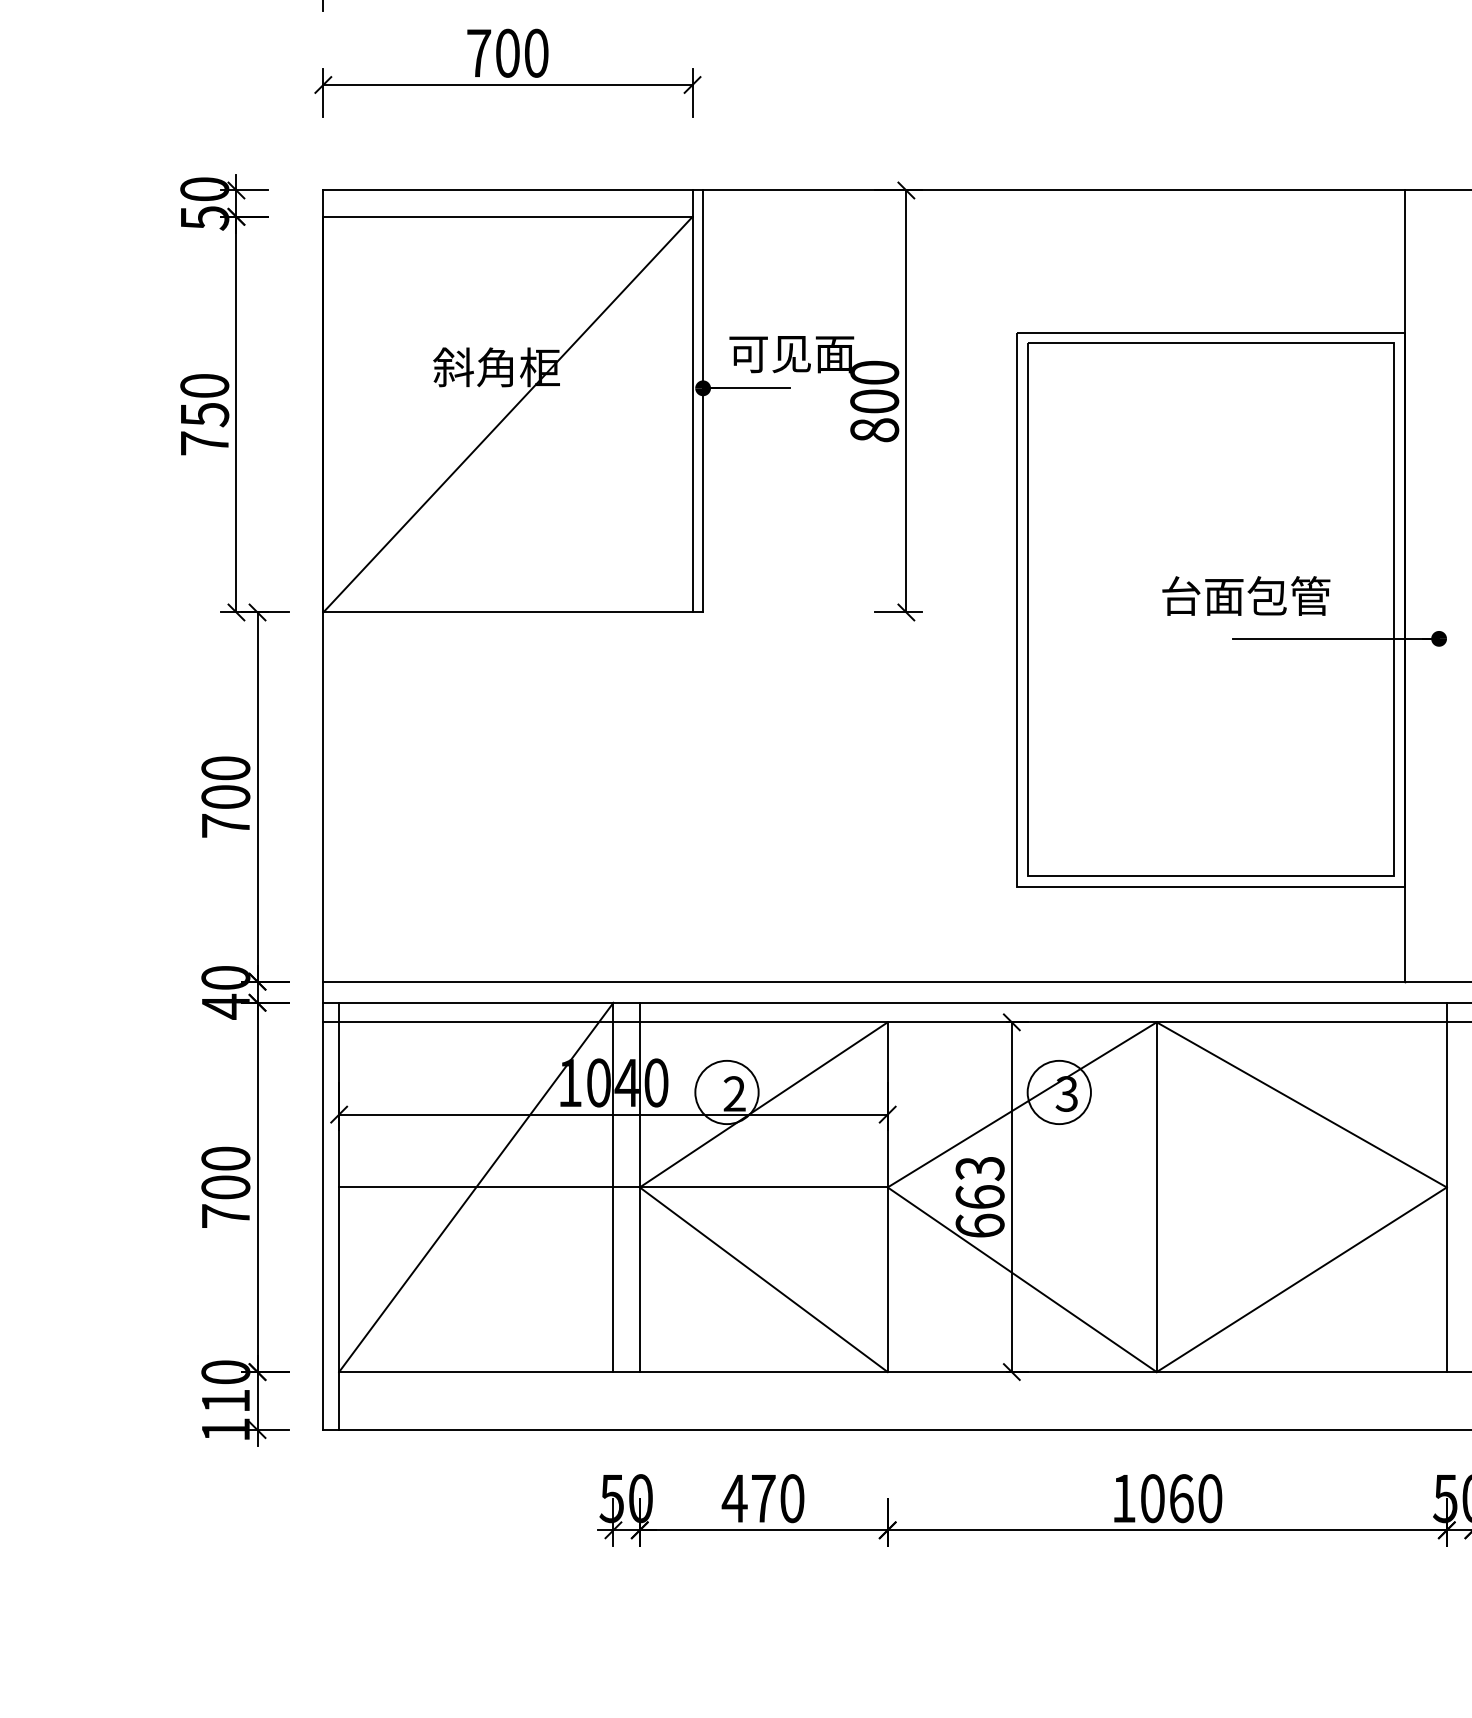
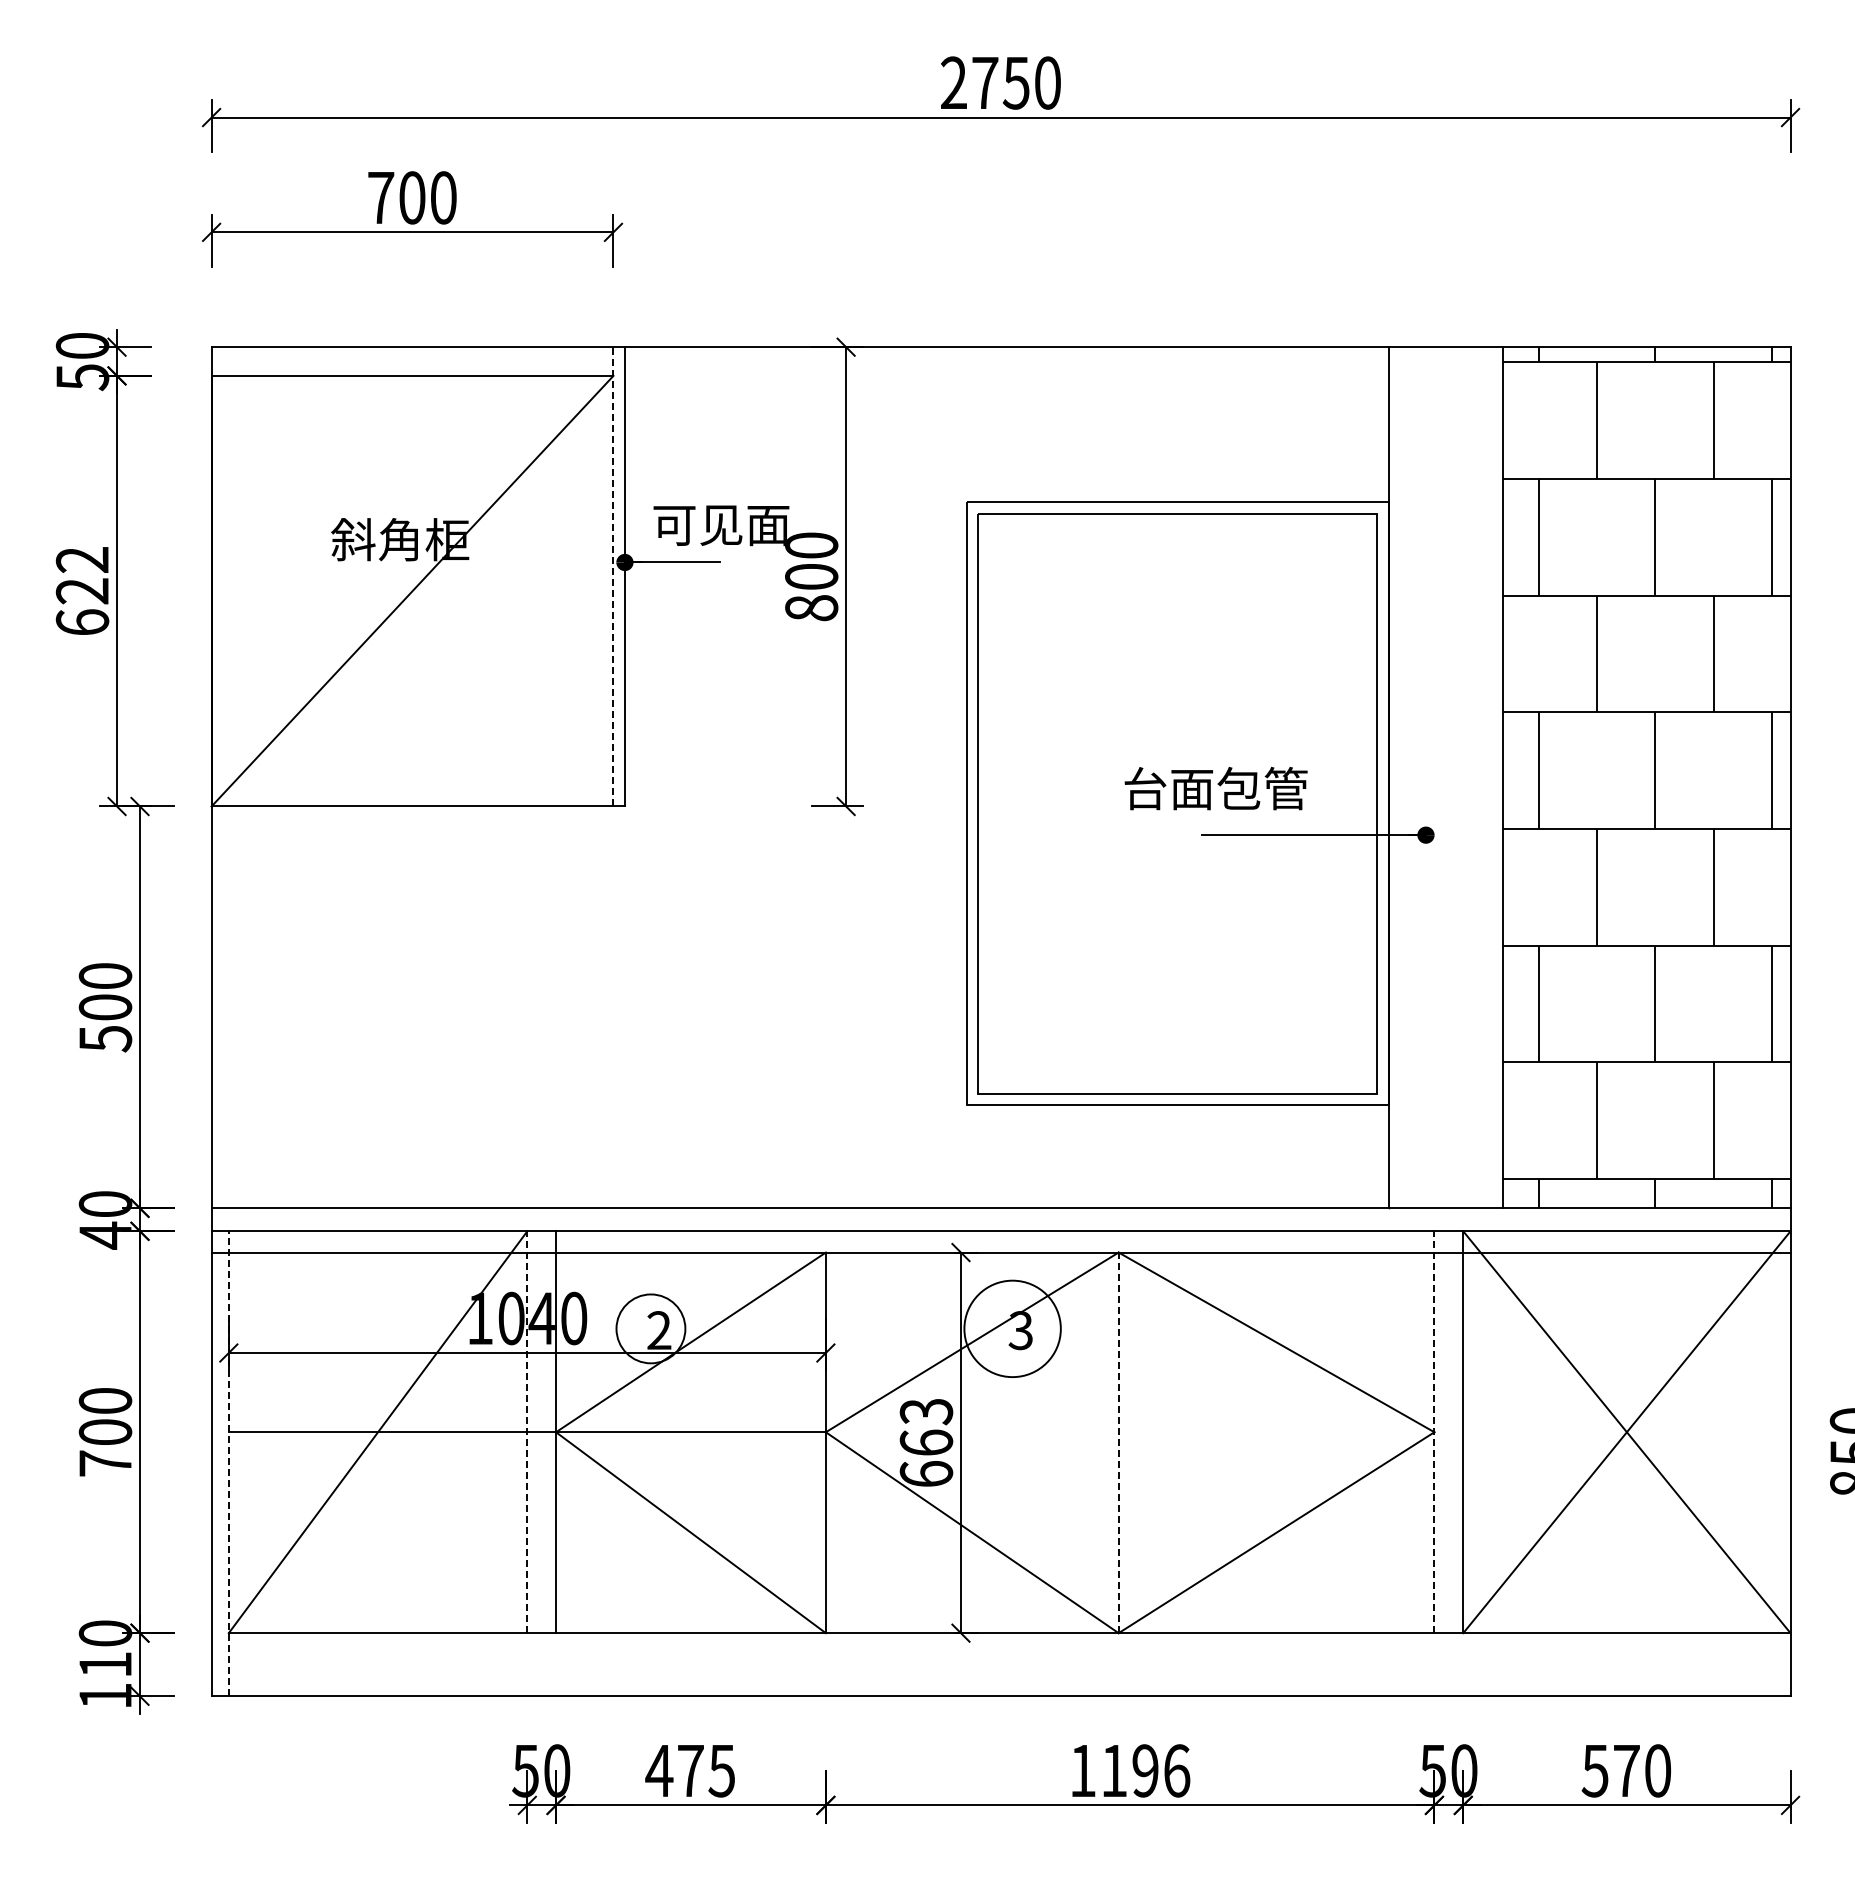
line: (692, 401) -> (613, 576), solid -> dashed
text: (204, 414) -> (82, 591), 750 -> 622
text: (225, 825) -> (105, 1038), 700 -> 500
circle: (1059, 1092) -> (1012, 1328), size x1.4
line: (613, 1187) -> (527, 1432), solid -> dashed
line: (1446, 1187) -> (1434, 1432), solid -> dashed
line: (1156, 1196) -> (1118, 1442), solid -> dashed
line: (338, 1216) -> (228, 1463), solid -> dashed
text: (791, 1498) -> (721, 1770), 470 -> 475
text: (1181, 1498) -> (1145, 1770), 1060 -> 1196

